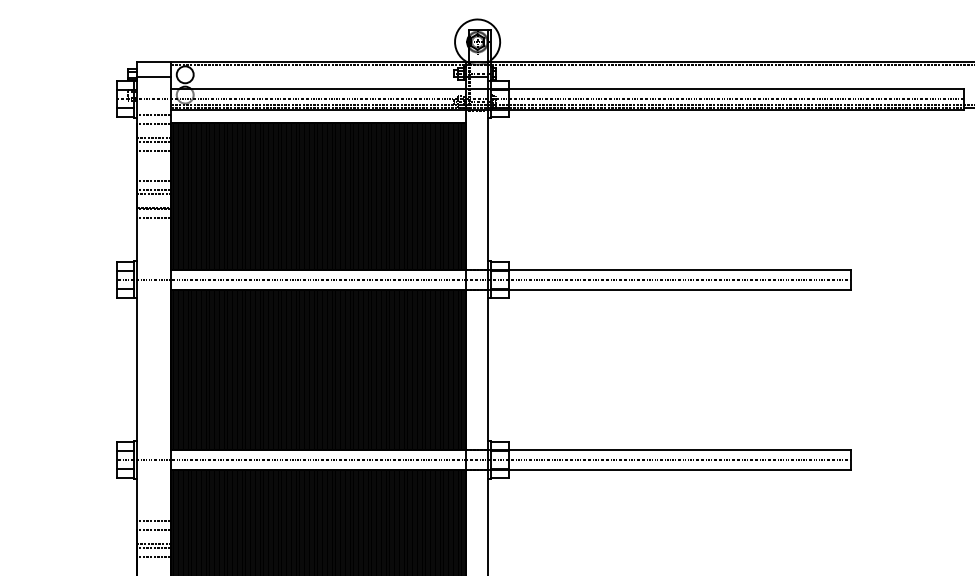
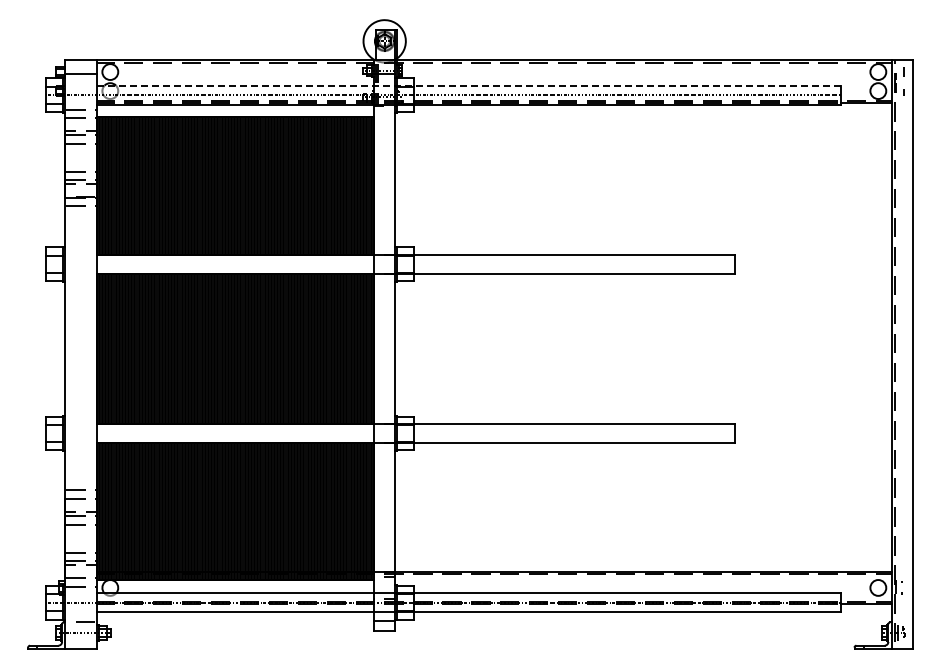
line: (566, 89) -> (468, 85), solid -> dashed
line: (483, 279) -> (390, 264), removed
line: (483, 459) -> (390, 433), removed

